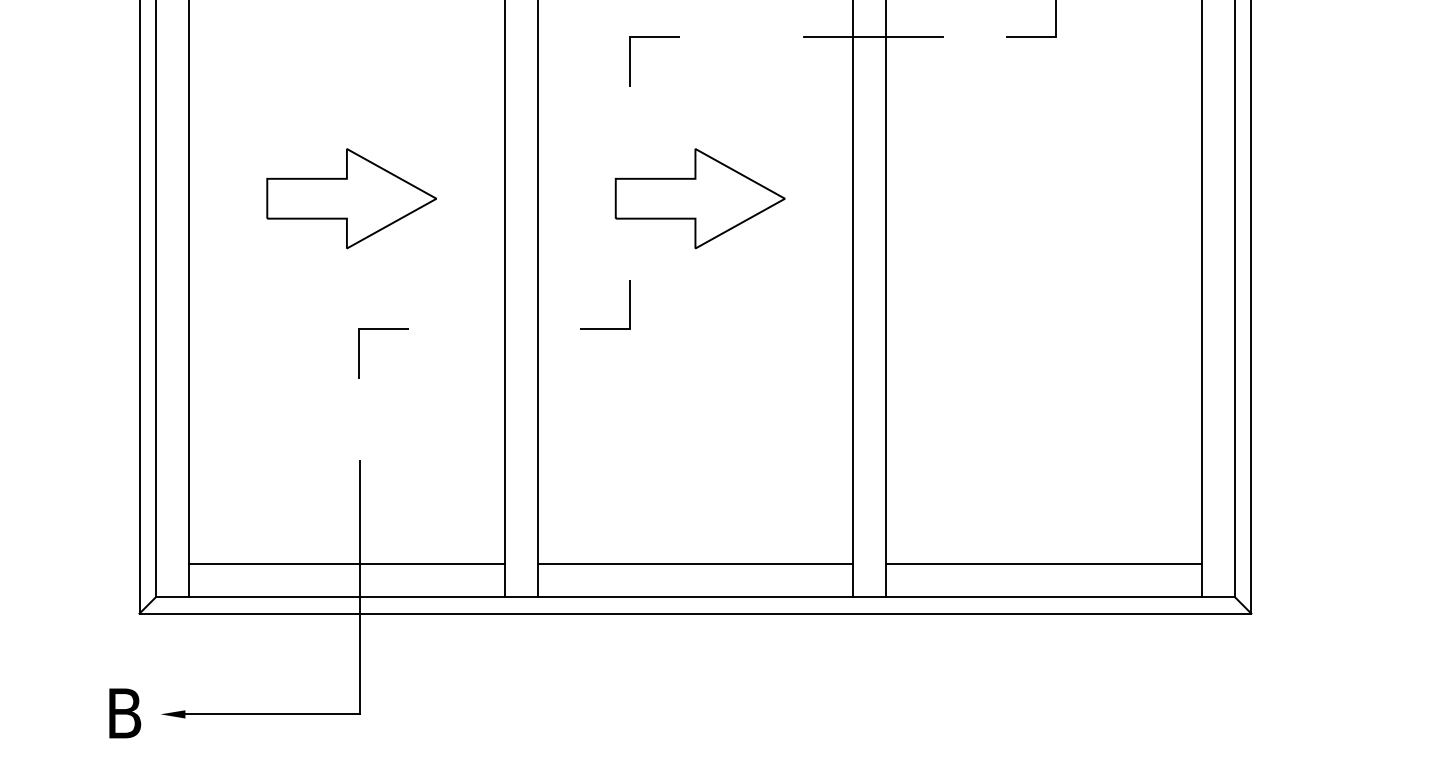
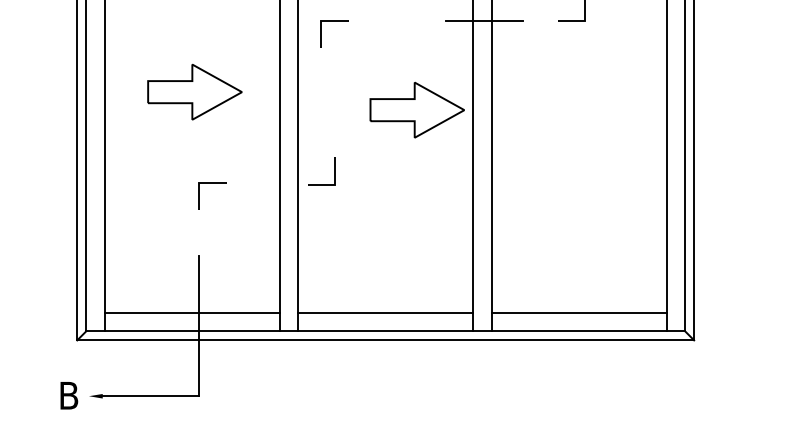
line: (653, 38) -> (334, 21), moved
part: (350, 197) -> (194, 91), moved
part: (698, 197) -> (416, 109), moved
line: (628, 305) -> (334, 171), moved

